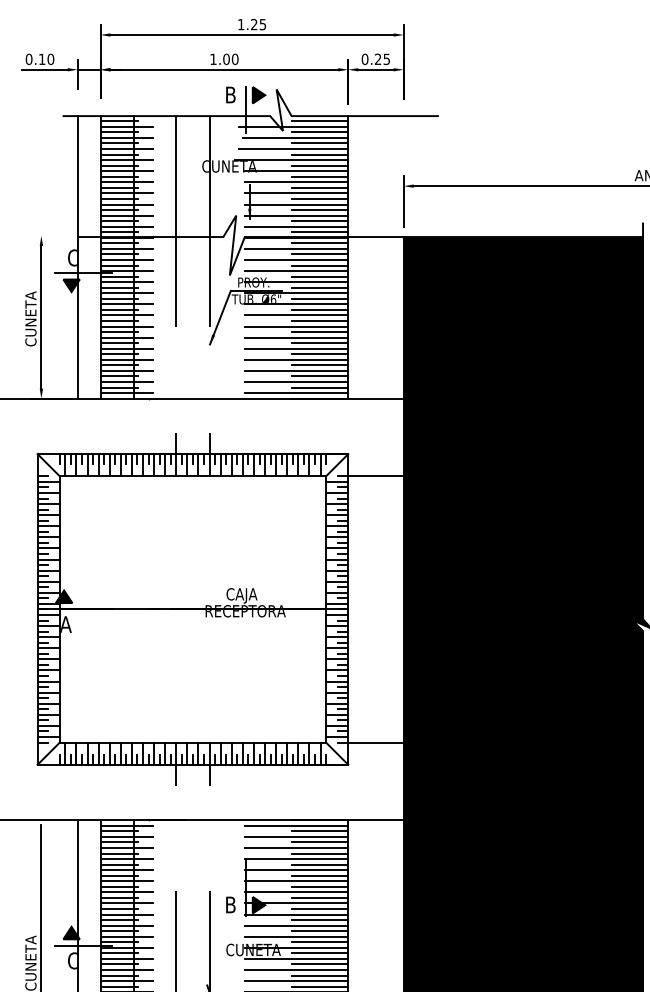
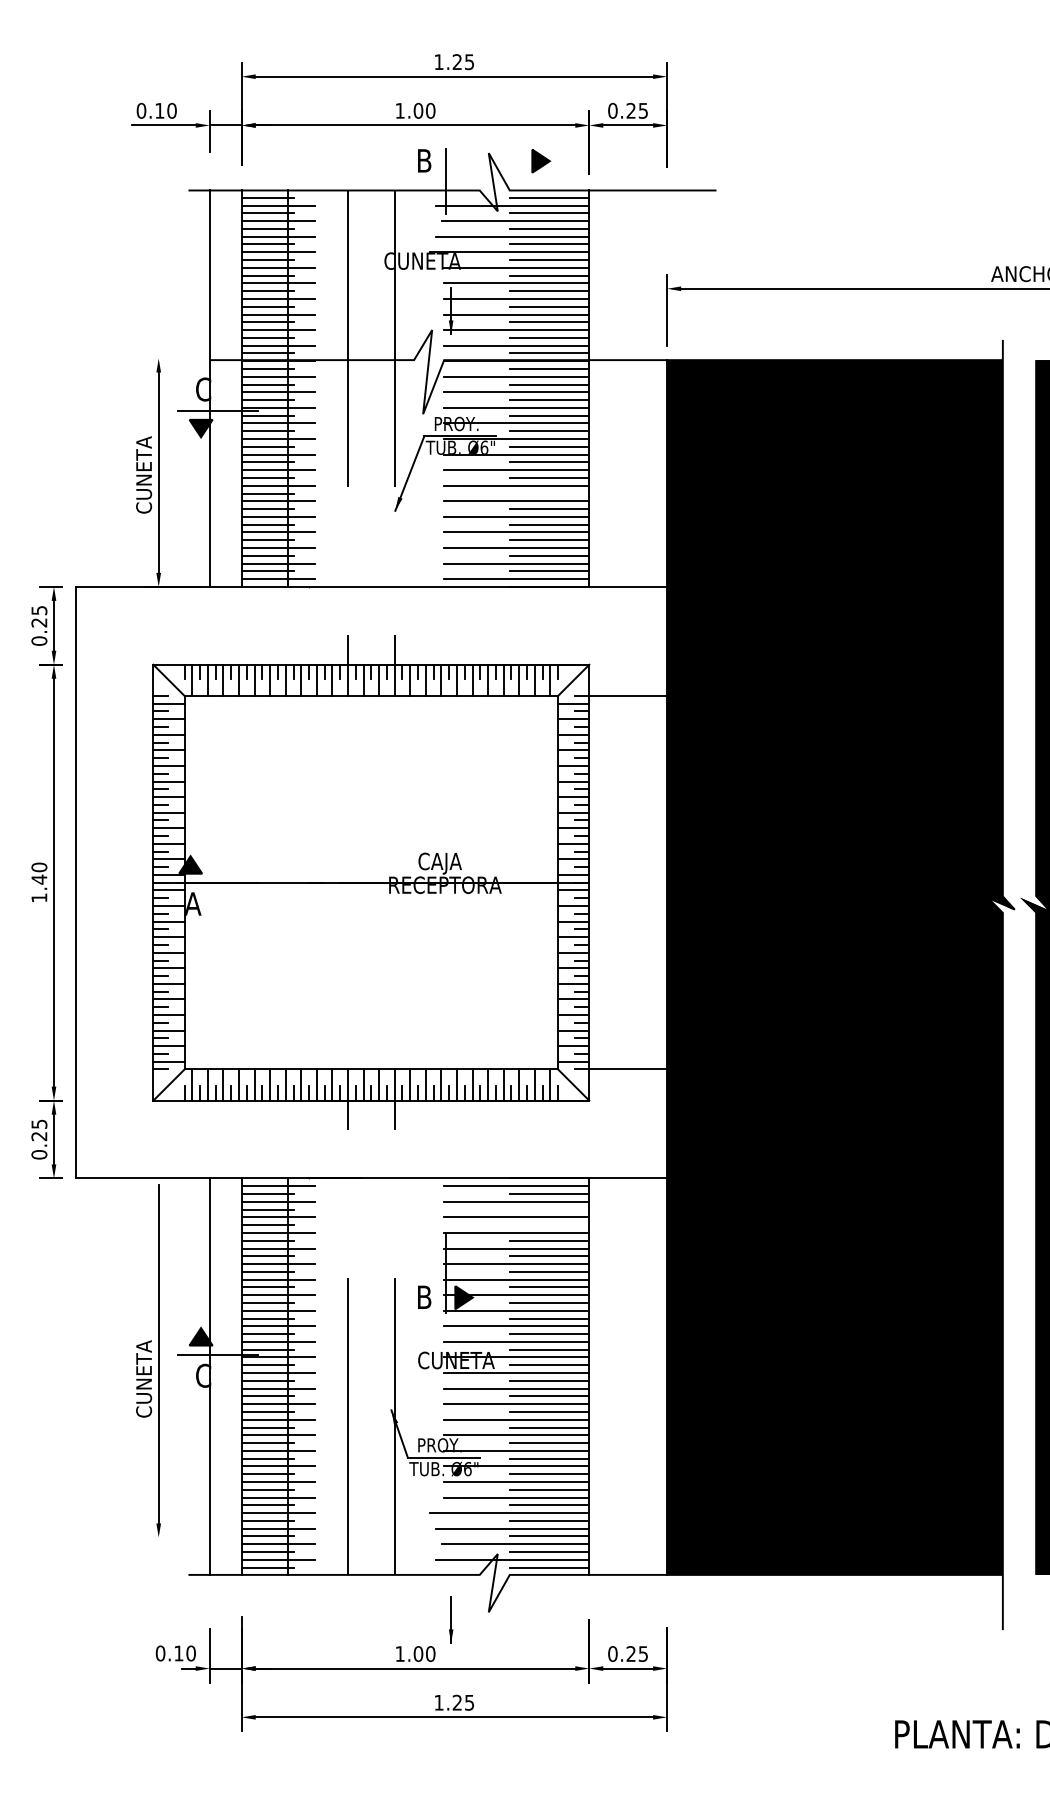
part: (259, 95) -> (541, 161), moved
line: (319, 332) -> (549, 493), removed
line: (319, 842) -> (549, 1209), removed
line: (319, 853) -> (549, 1225), removed

